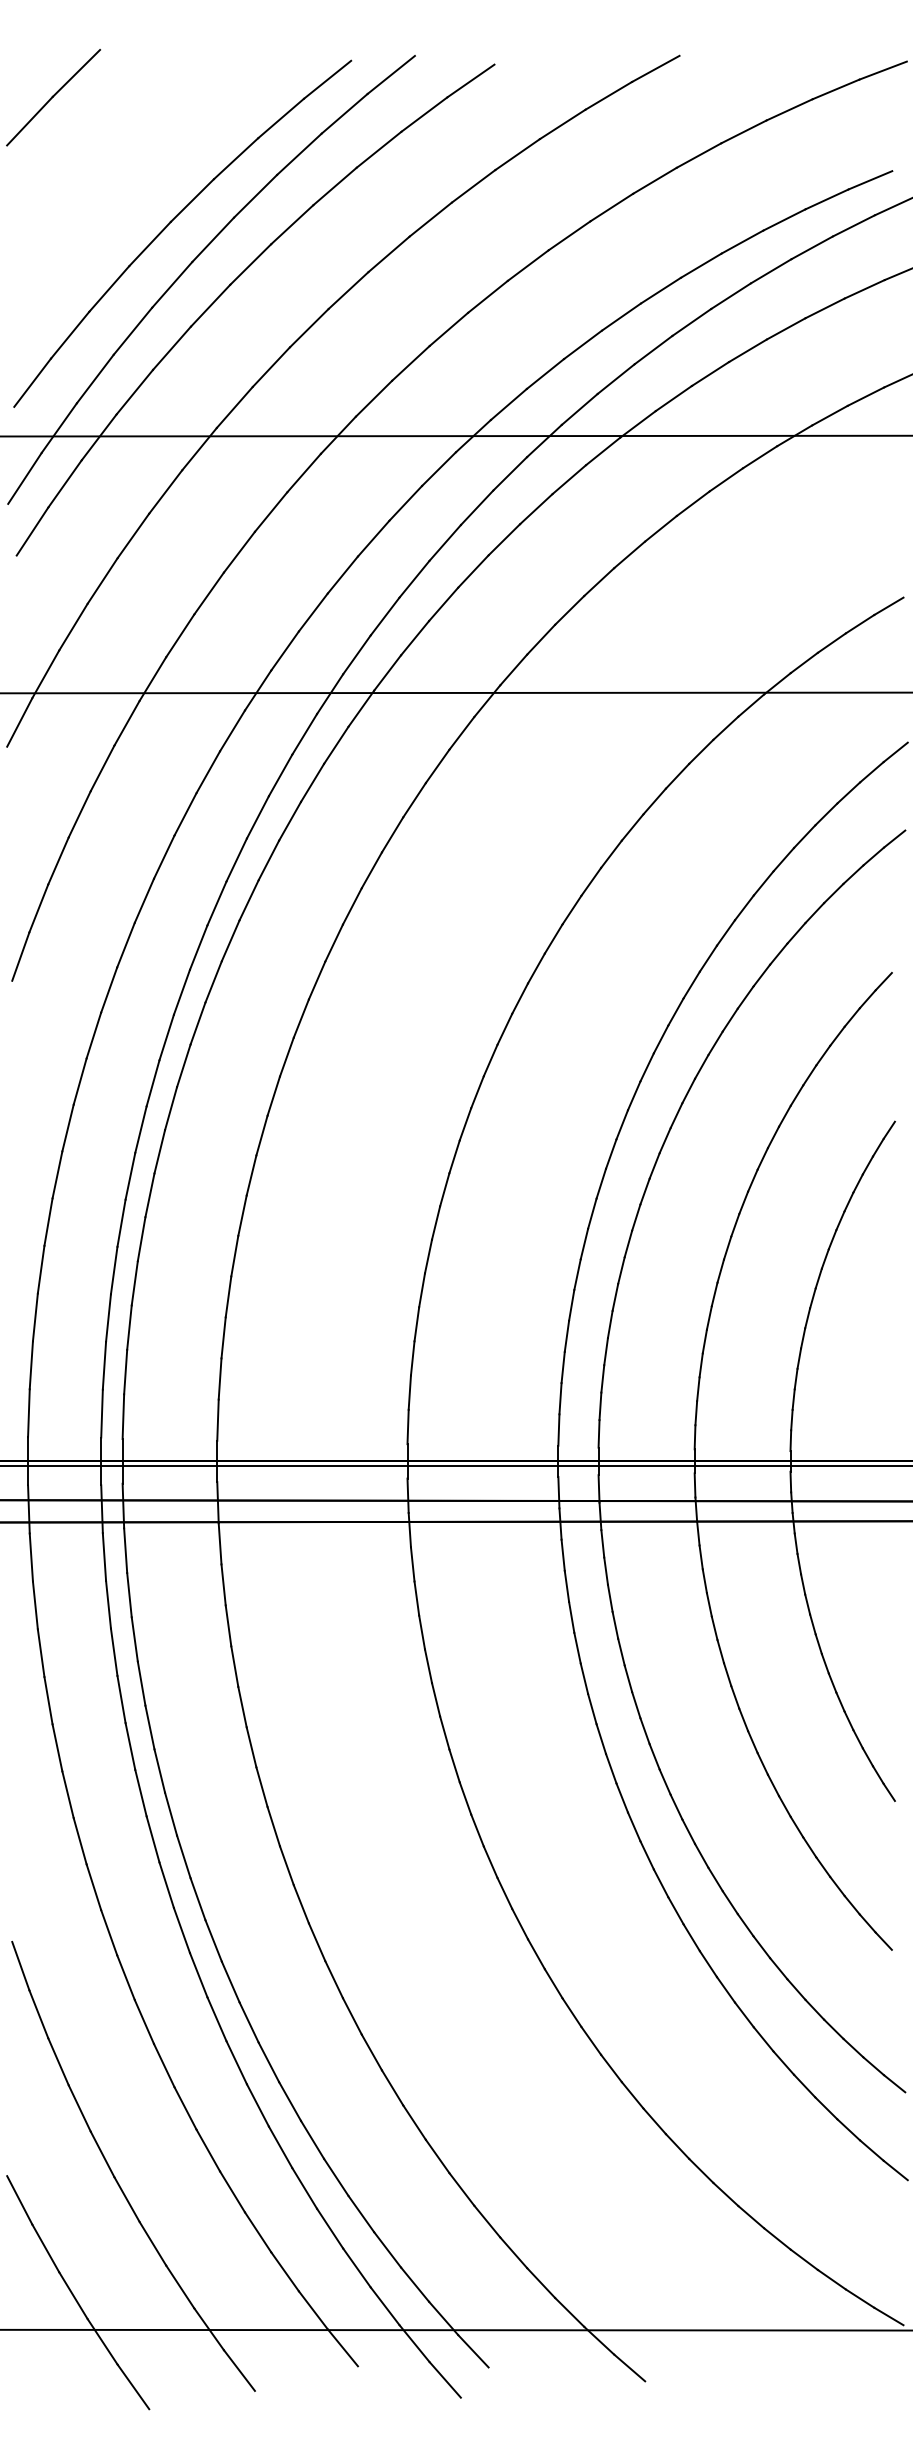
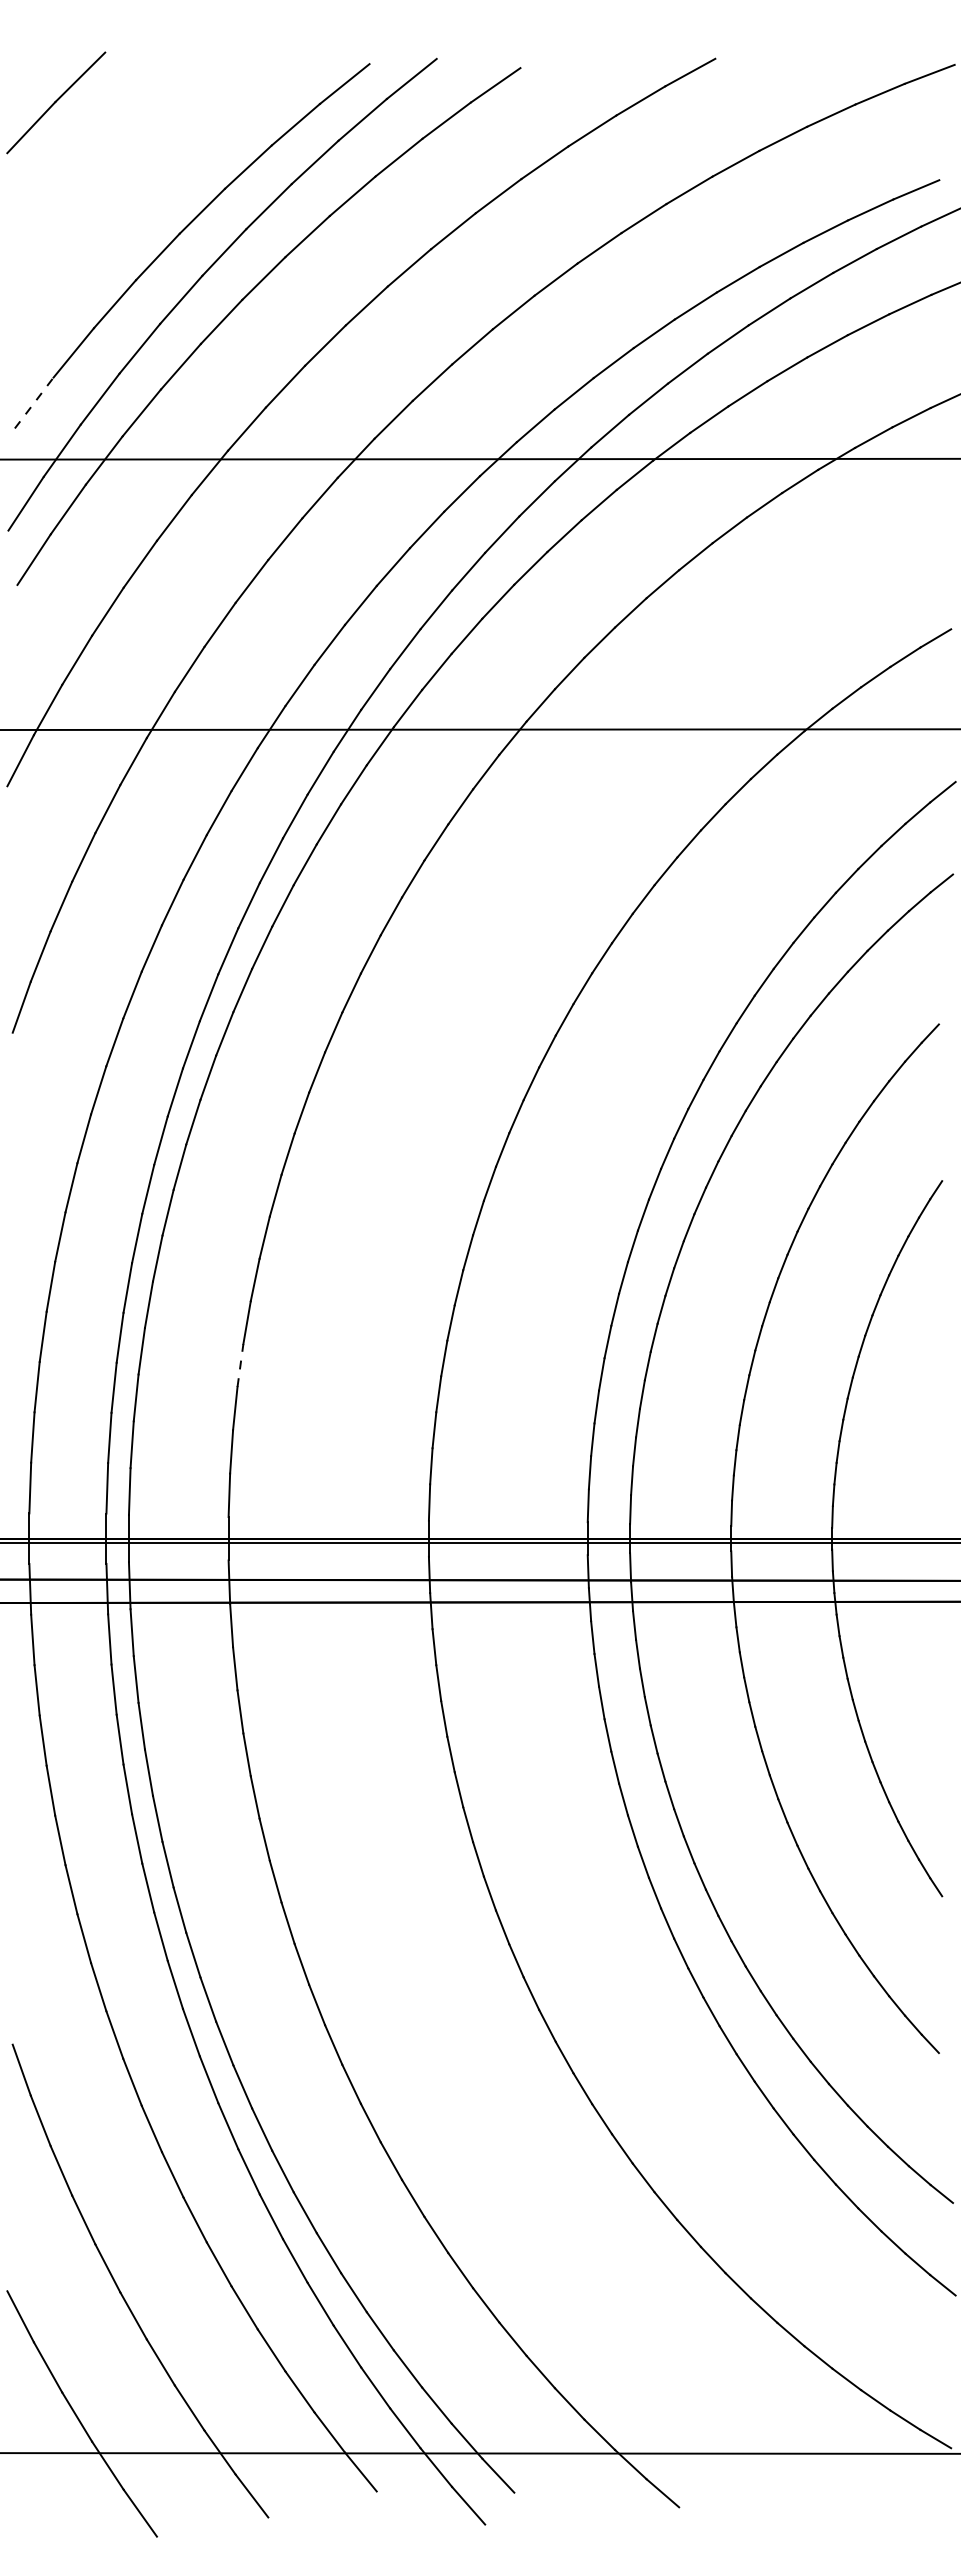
line: (32, 382) -> (34, 402), solid -> dashed
line: (228, 1296) -> (240, 1365), solid -> dashed

